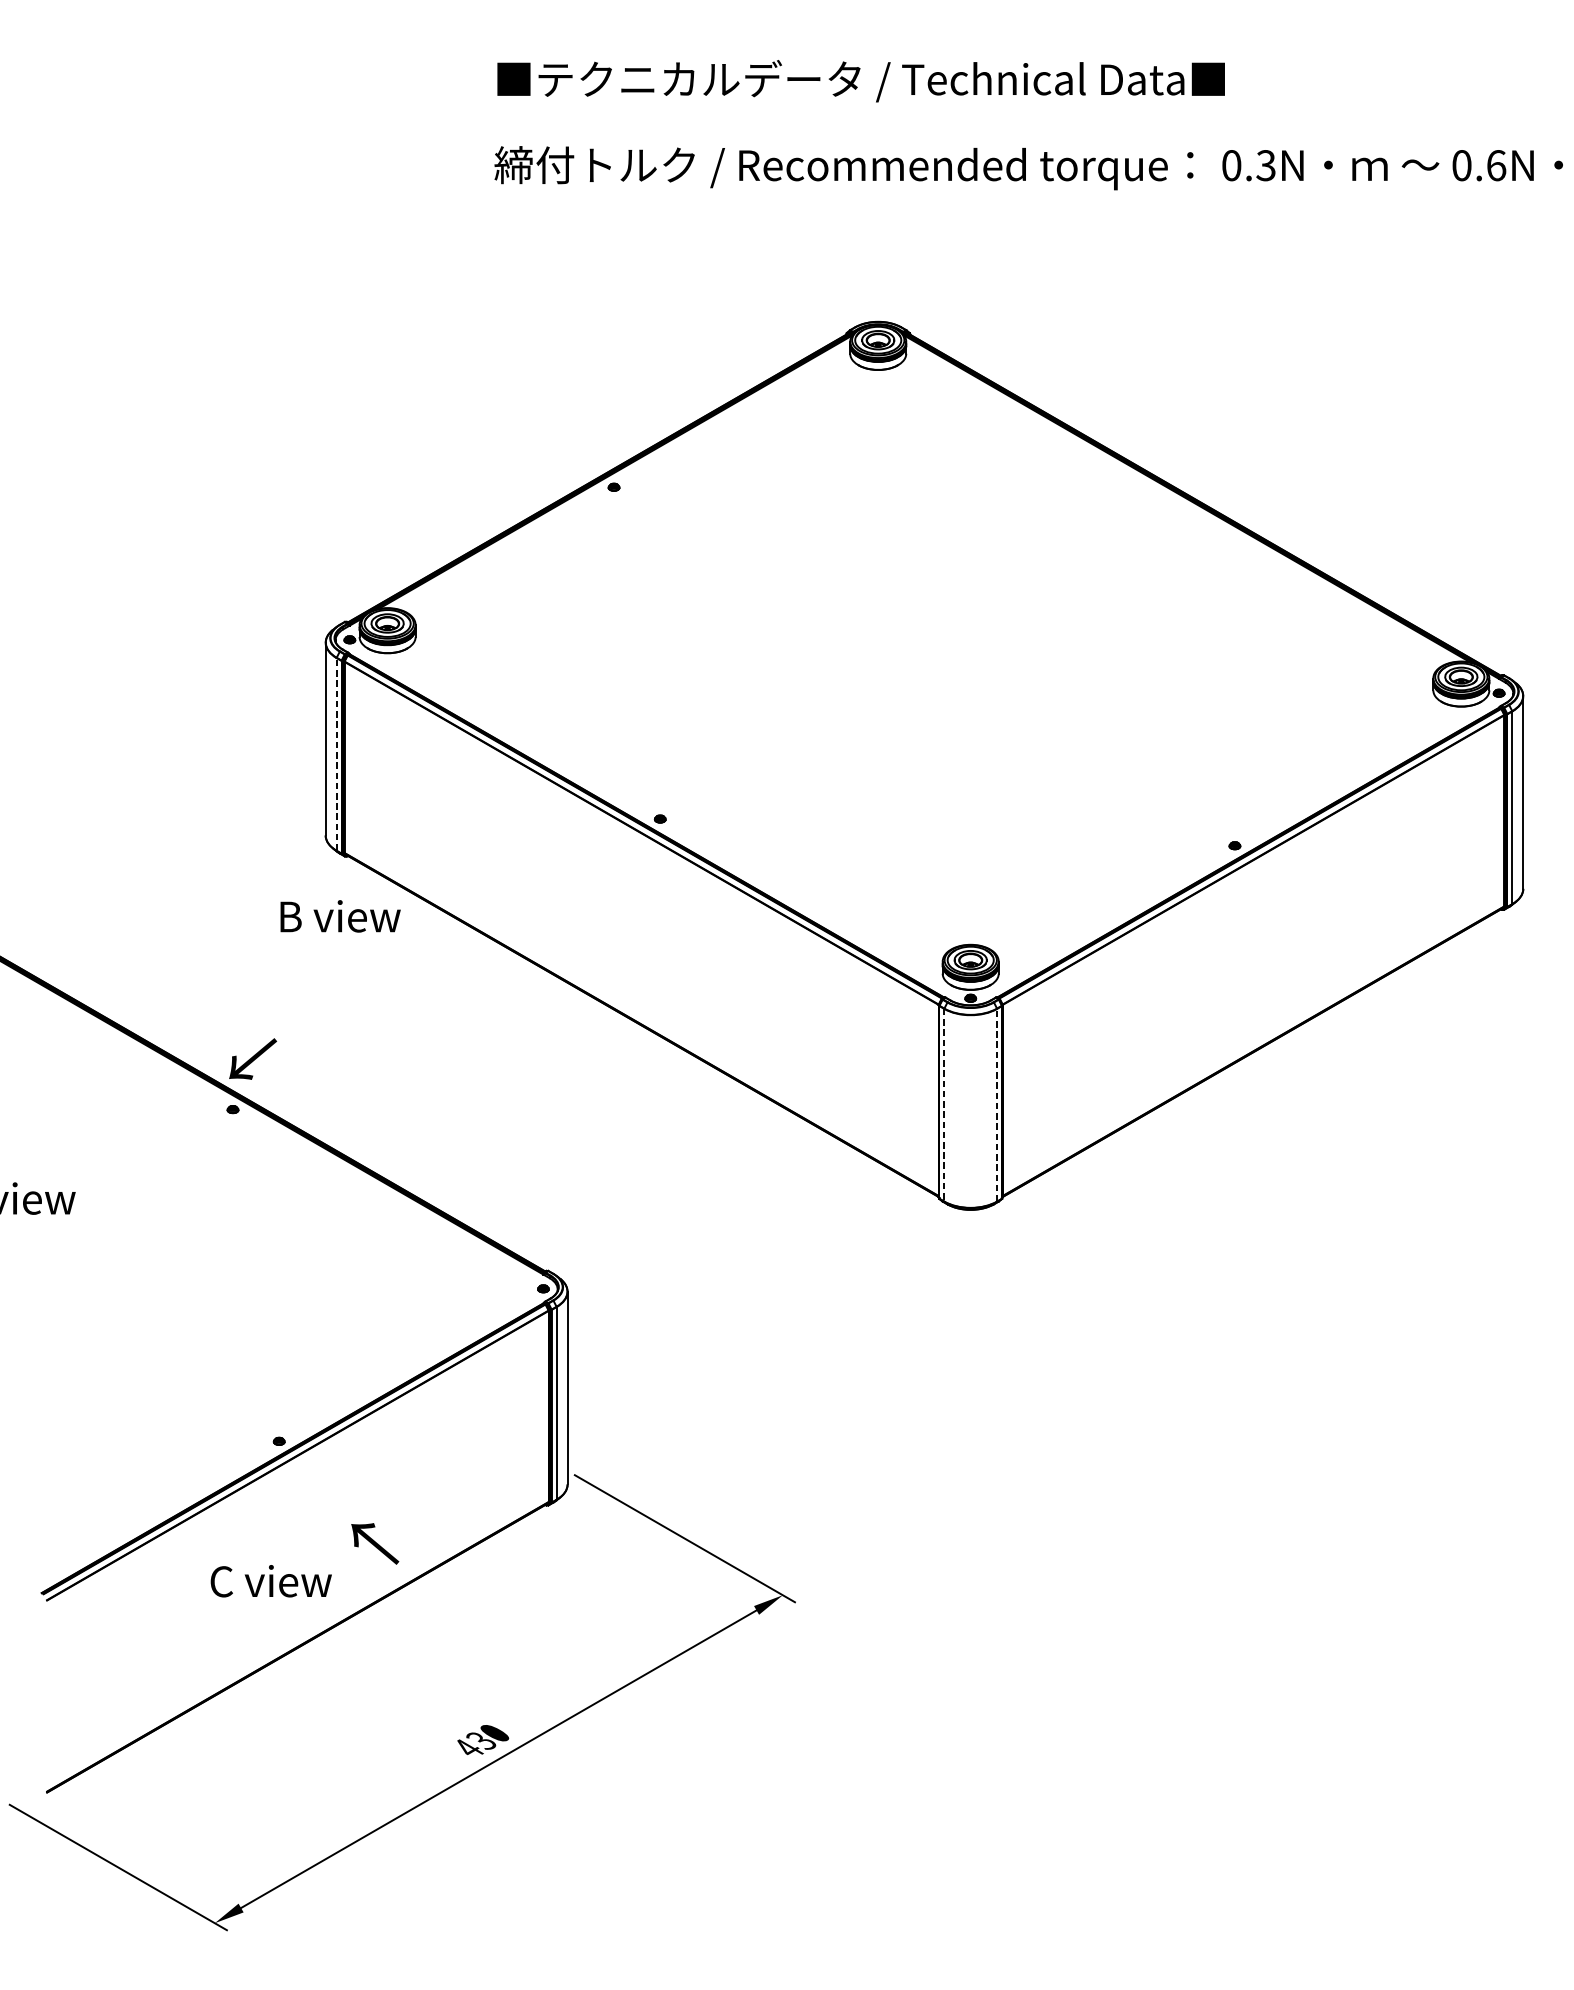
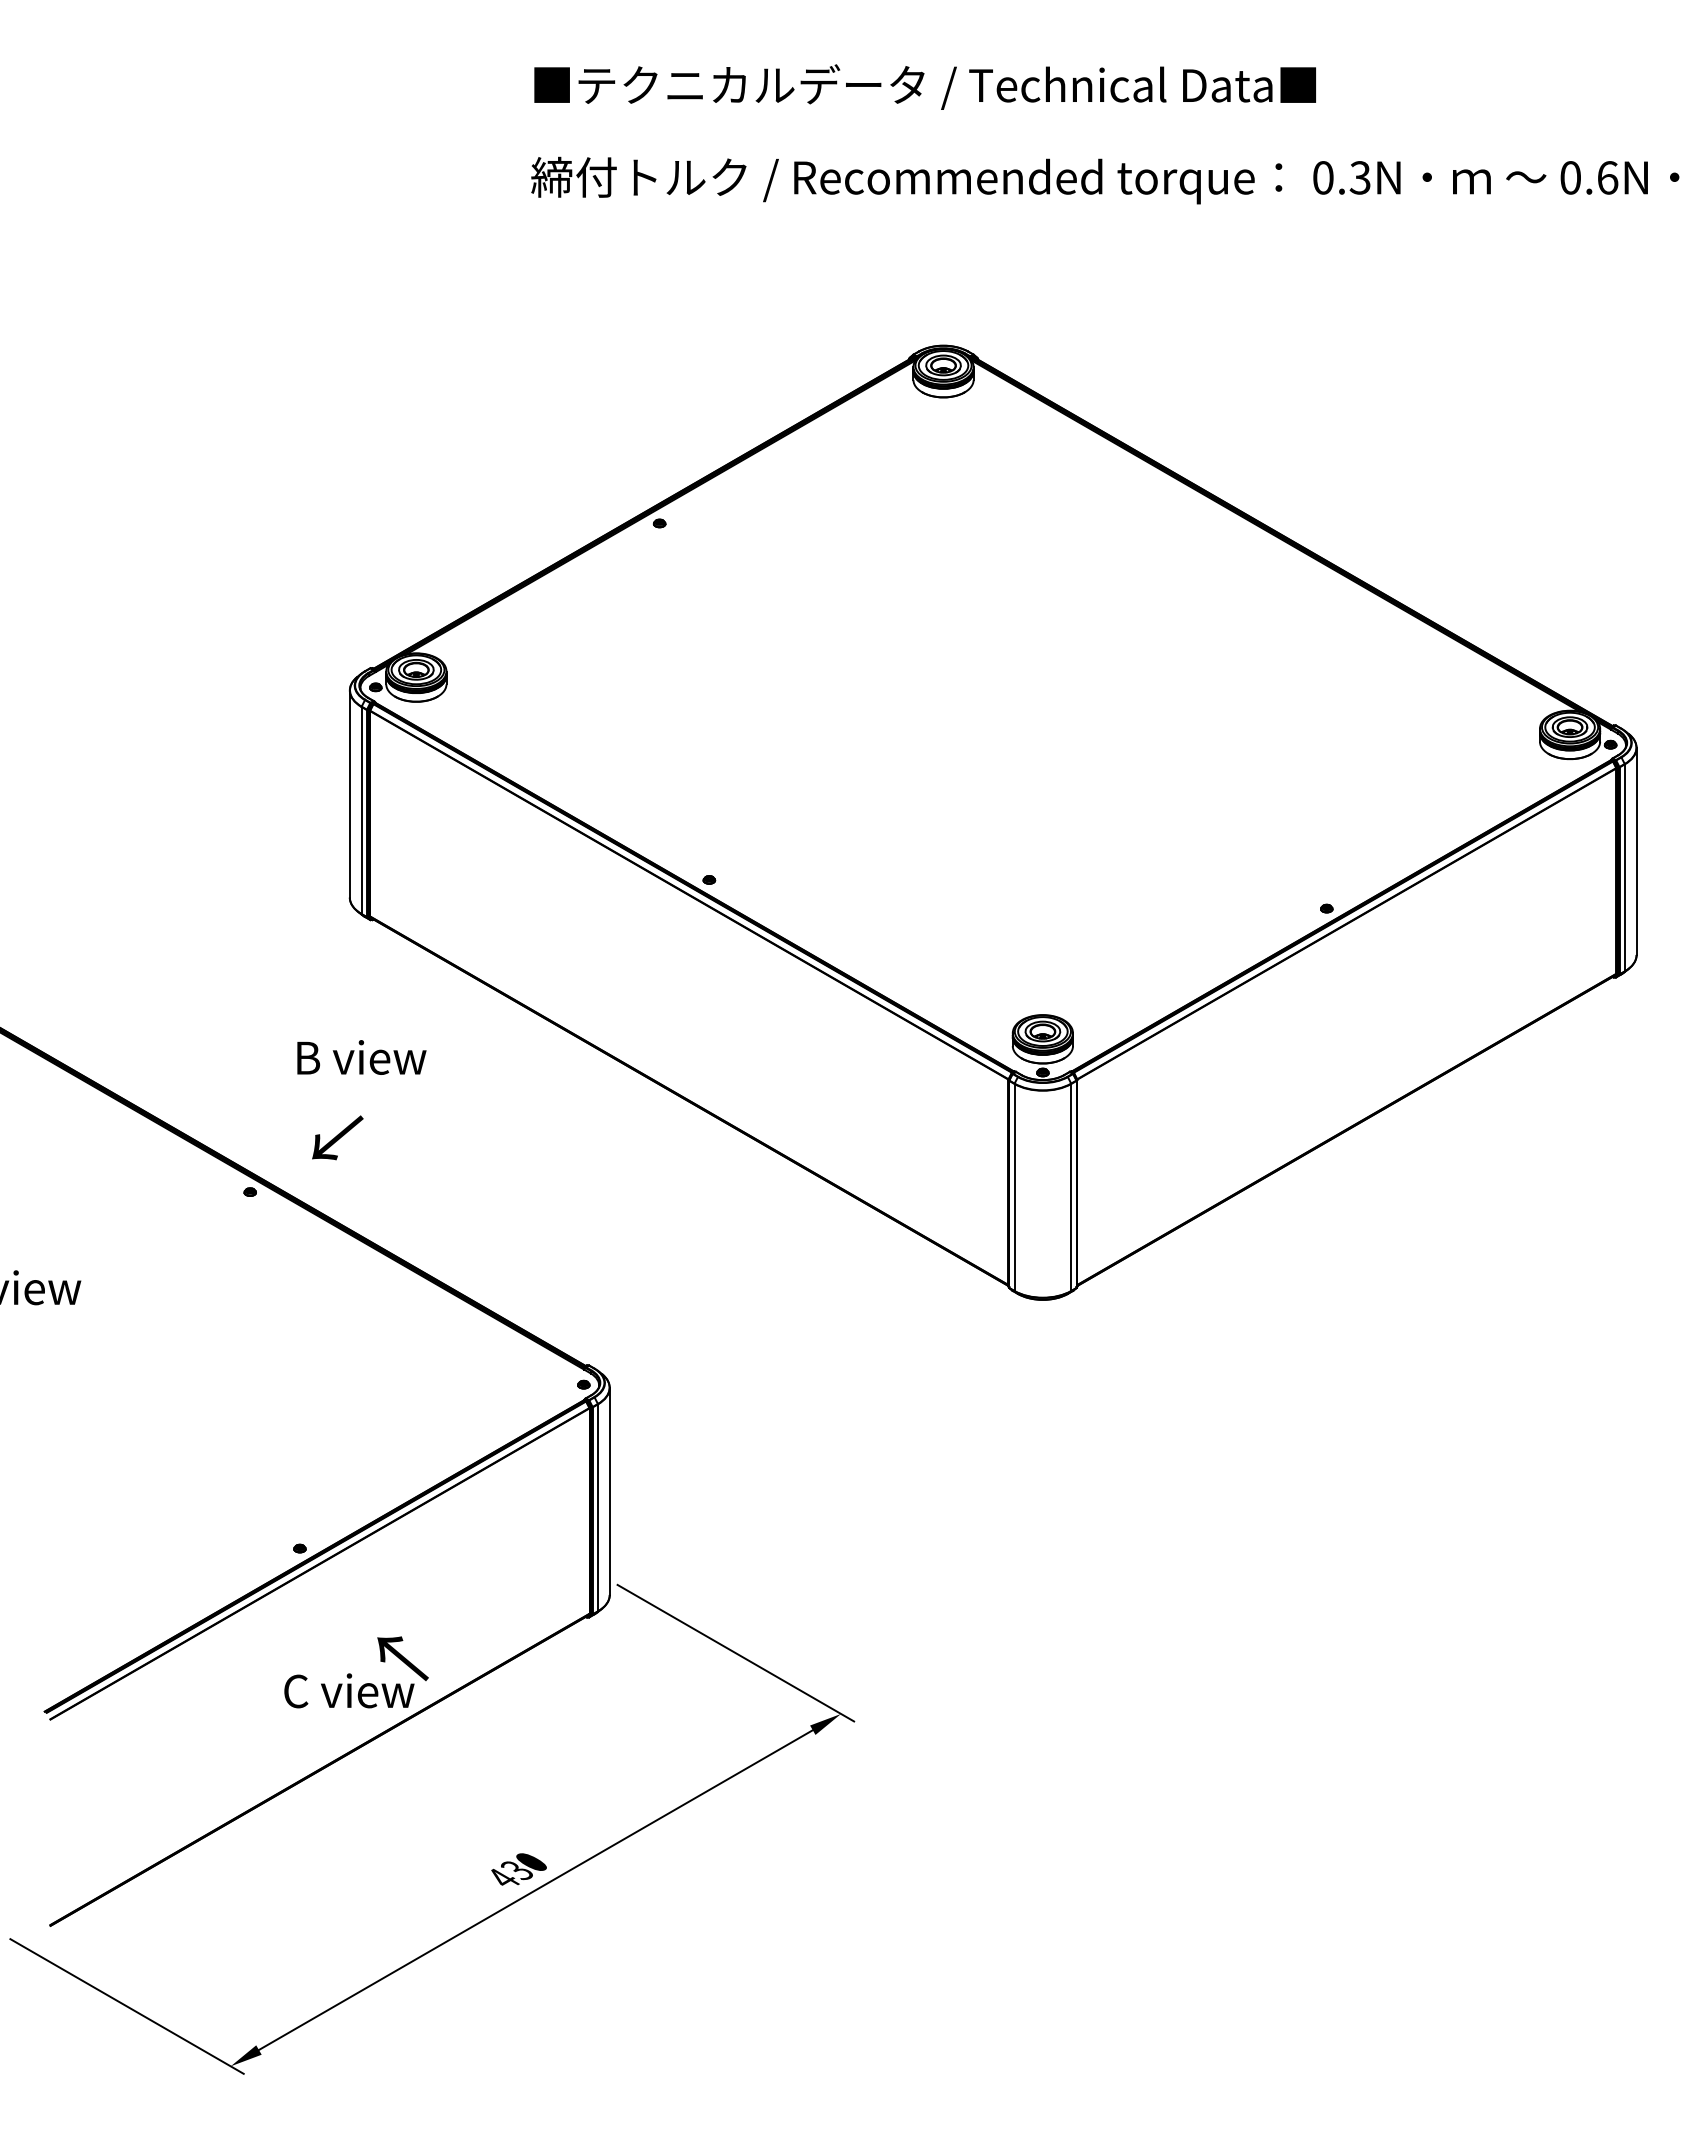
line: (336, 753) -> (361, 809), dashed -> solid
text: (340, 916) -> (361, 1057), moved
text: (252, 1058) -> (337, 1137), moved
line: (997, 1104) -> (1071, 1186), dashed -> solid
line: (944, 1105) -> (1014, 1187), dashed -> solid
text: (271, 1580) -> (349, 1690), moved

